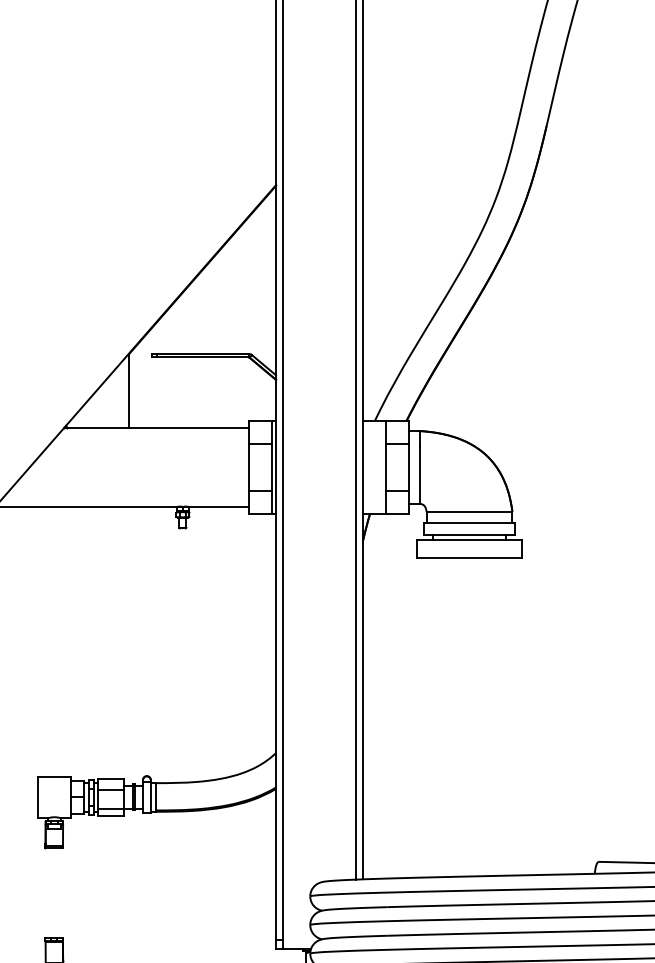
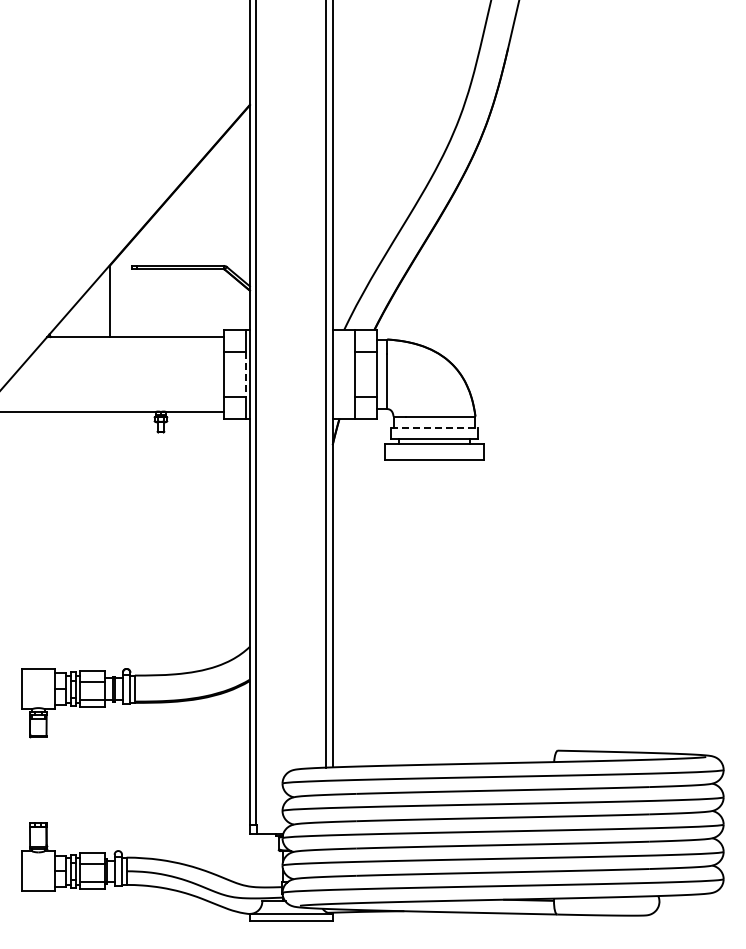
line: (271, 467) -> (245, 374), solid -> dashed
line: (469, 523) -> (434, 427), solid -> dashed

